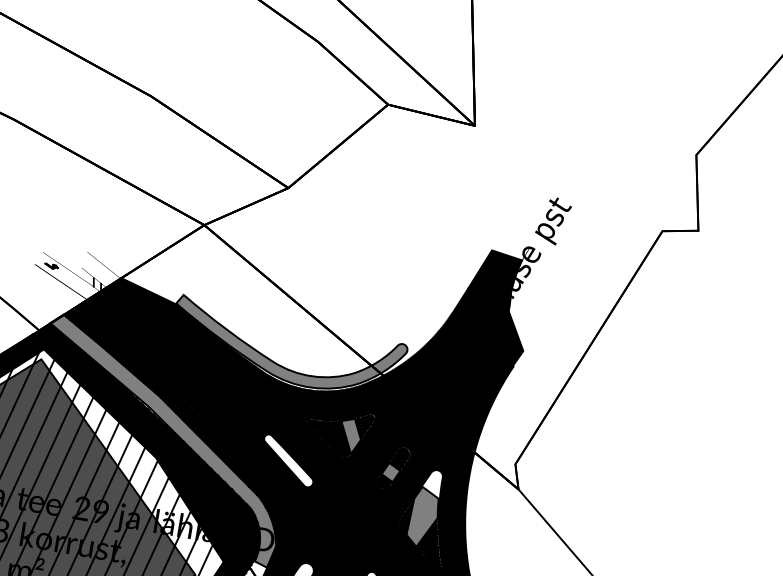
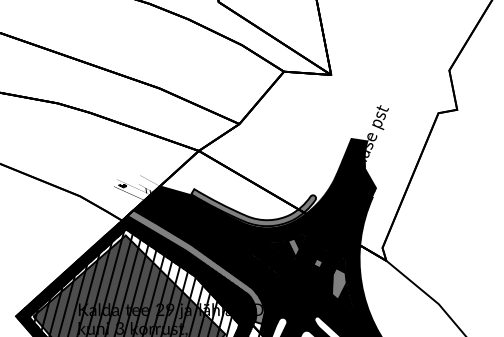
hatch: (287, 460) -> (263, 266), added
hatch: (431, 483) -> (340, 265), added

